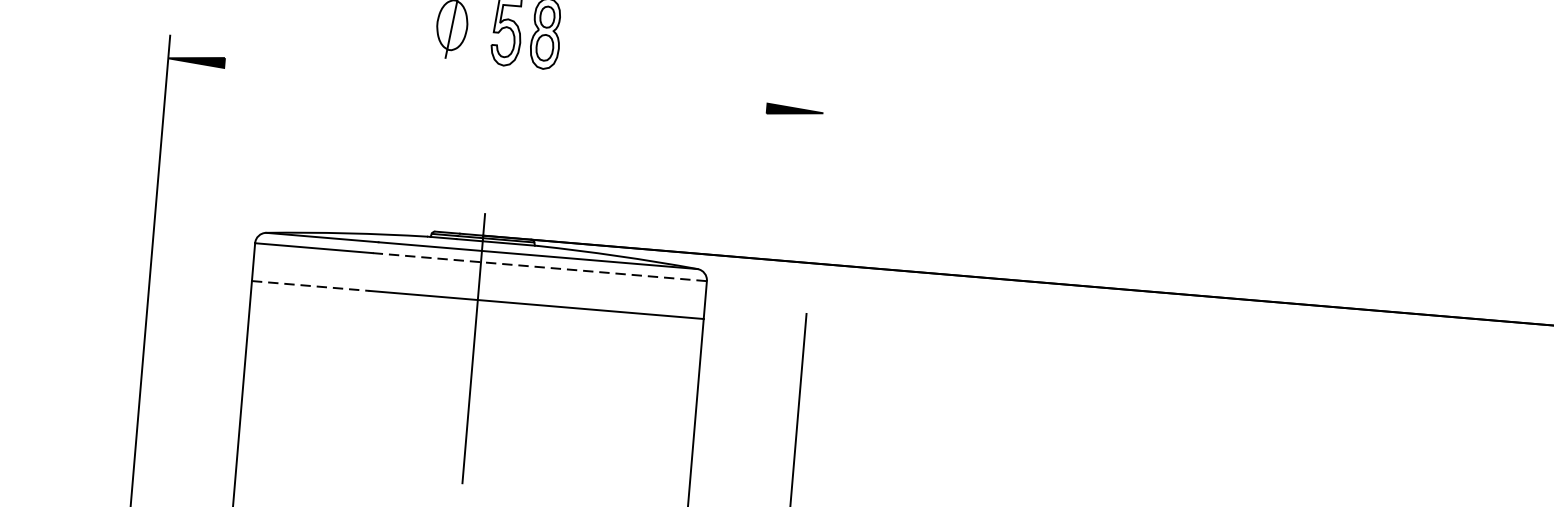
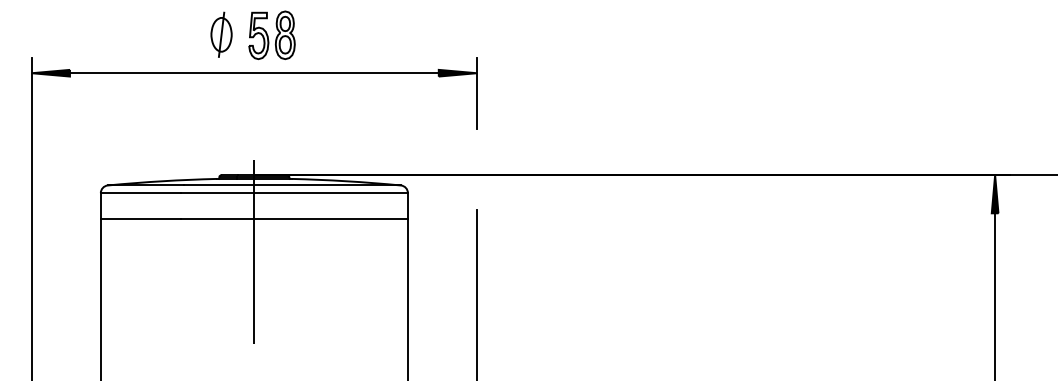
line: (494, 86) -> (253, 73), added
line: (821, 141) -> (477, 92), added
line: (539, 267) -> (294, 193), dashed -> solid
line: (310, 285) -> (140, 218), dashed -> solid

